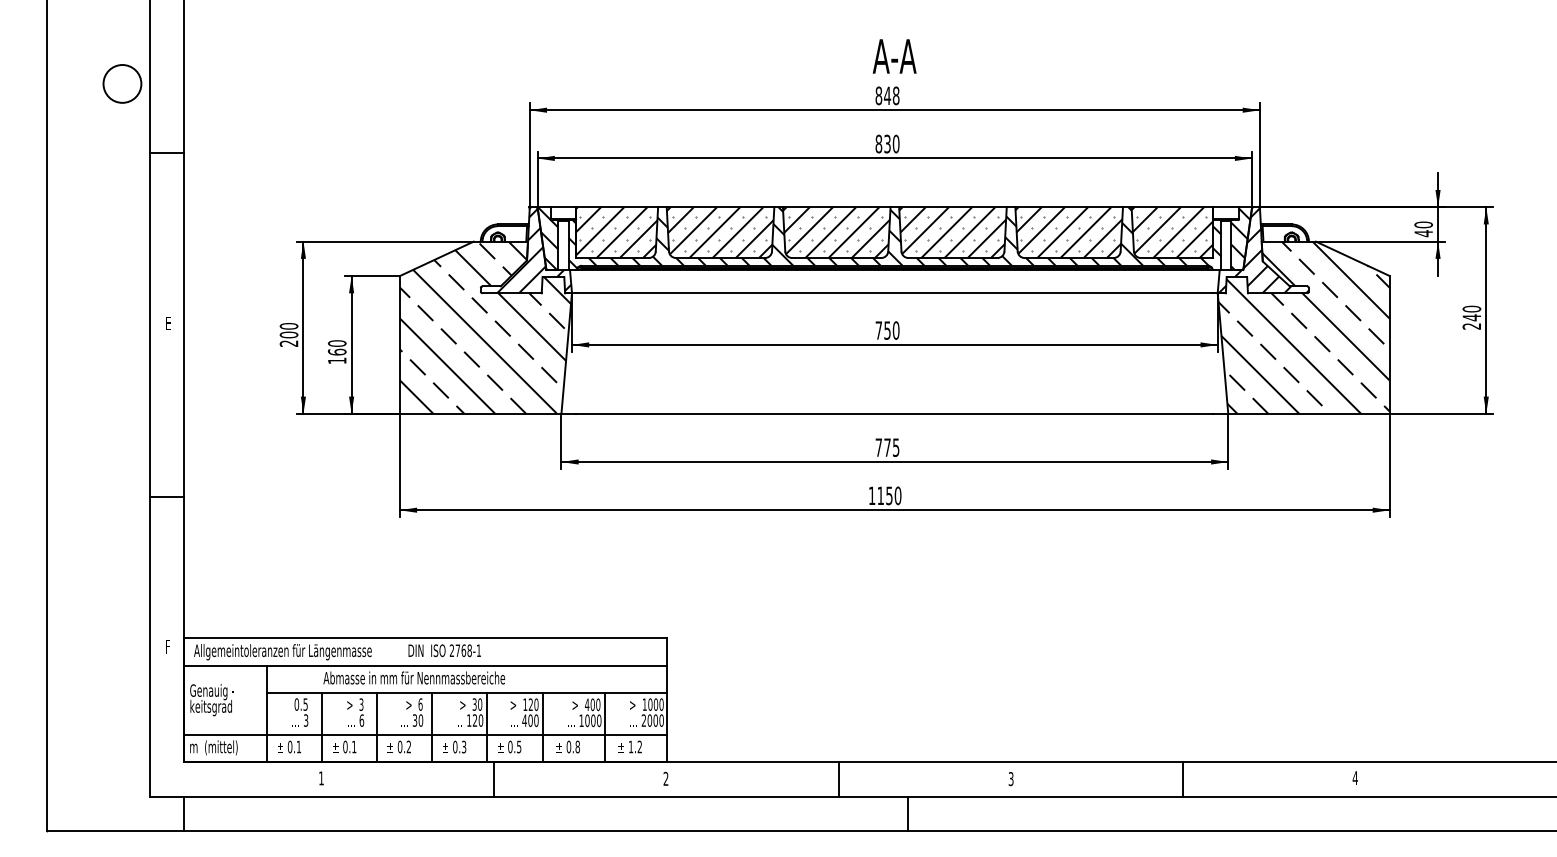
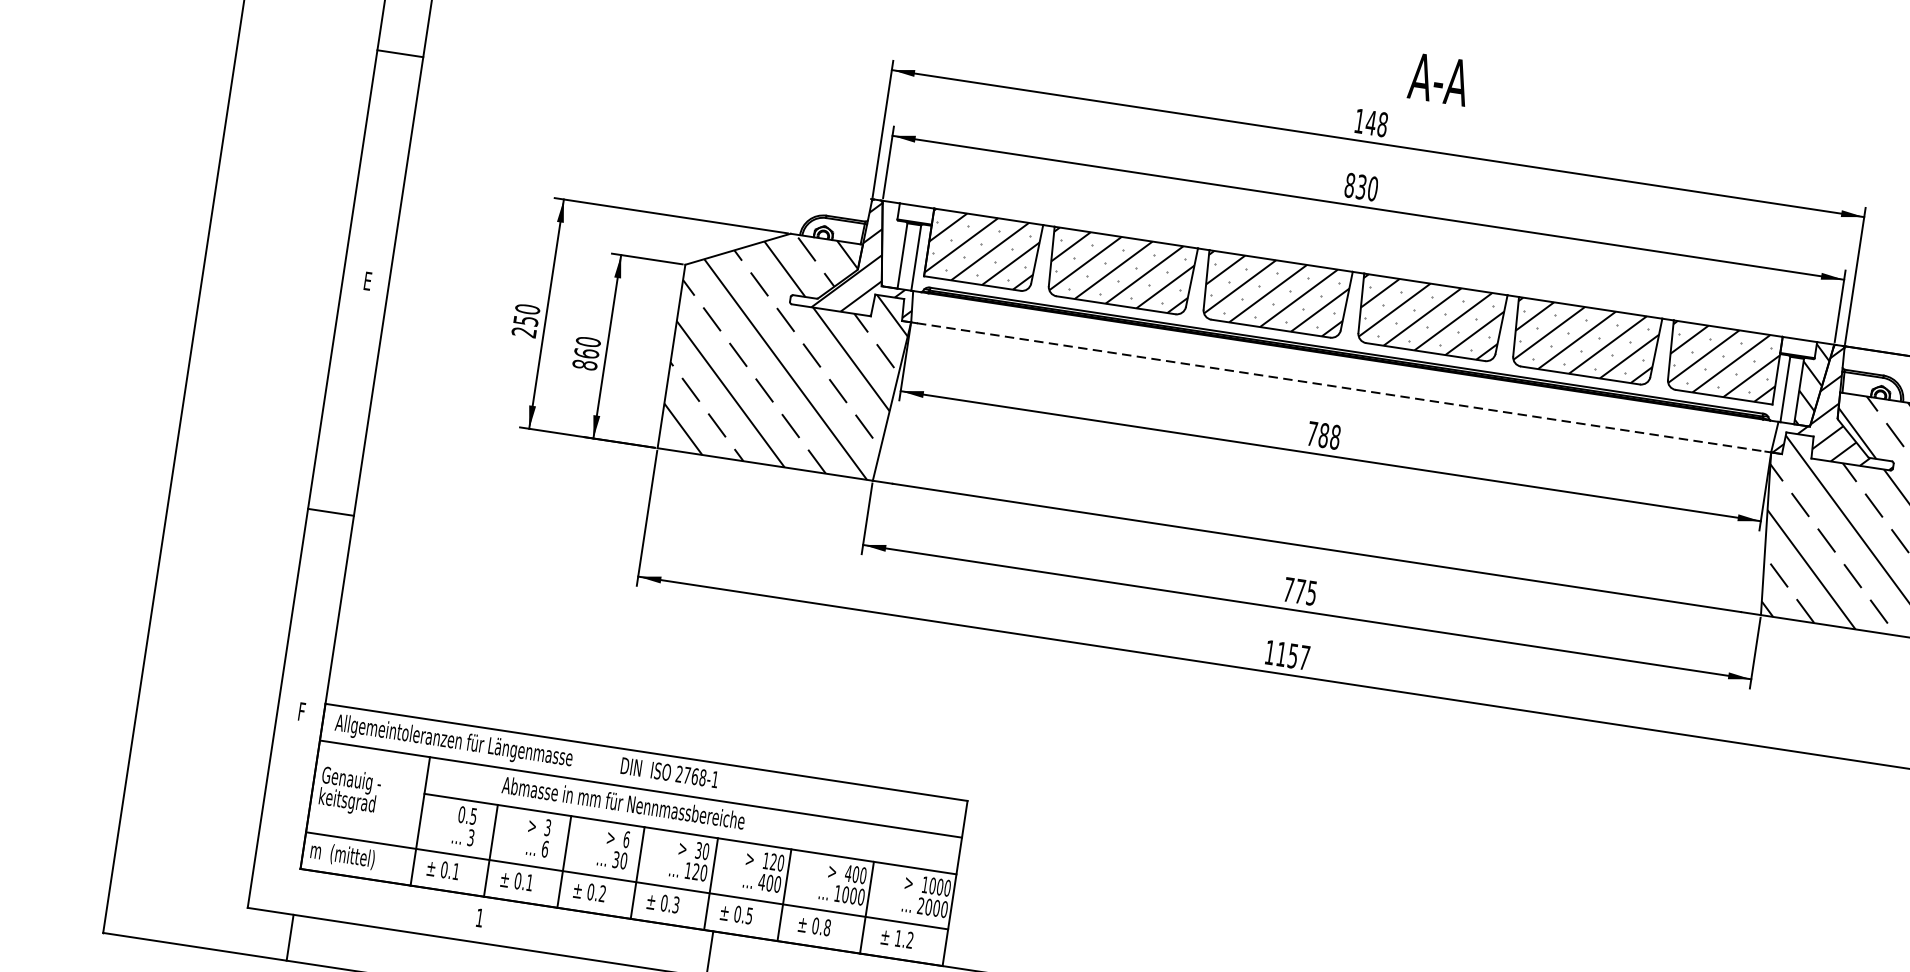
text: (894, 56) -> (1438, 79), moved
text: (878, 95) -> (1359, 120), 848 -> 148
hatch: (894, 237) -> (1351, 313), removed
hatch: (547, 238) -> (889, 244), removed
line: (894, 293) -> (1340, 387), solid -> dashed
text: (891, 330) -> (1329, 436), 750 -> 788
text: (288, 334) -> (525, 320), 200 -> 250
text: (337, 360) -> (585, 364), 160 -> 860
text: (897, 495) -> (1303, 657), 1150 -> 1157

